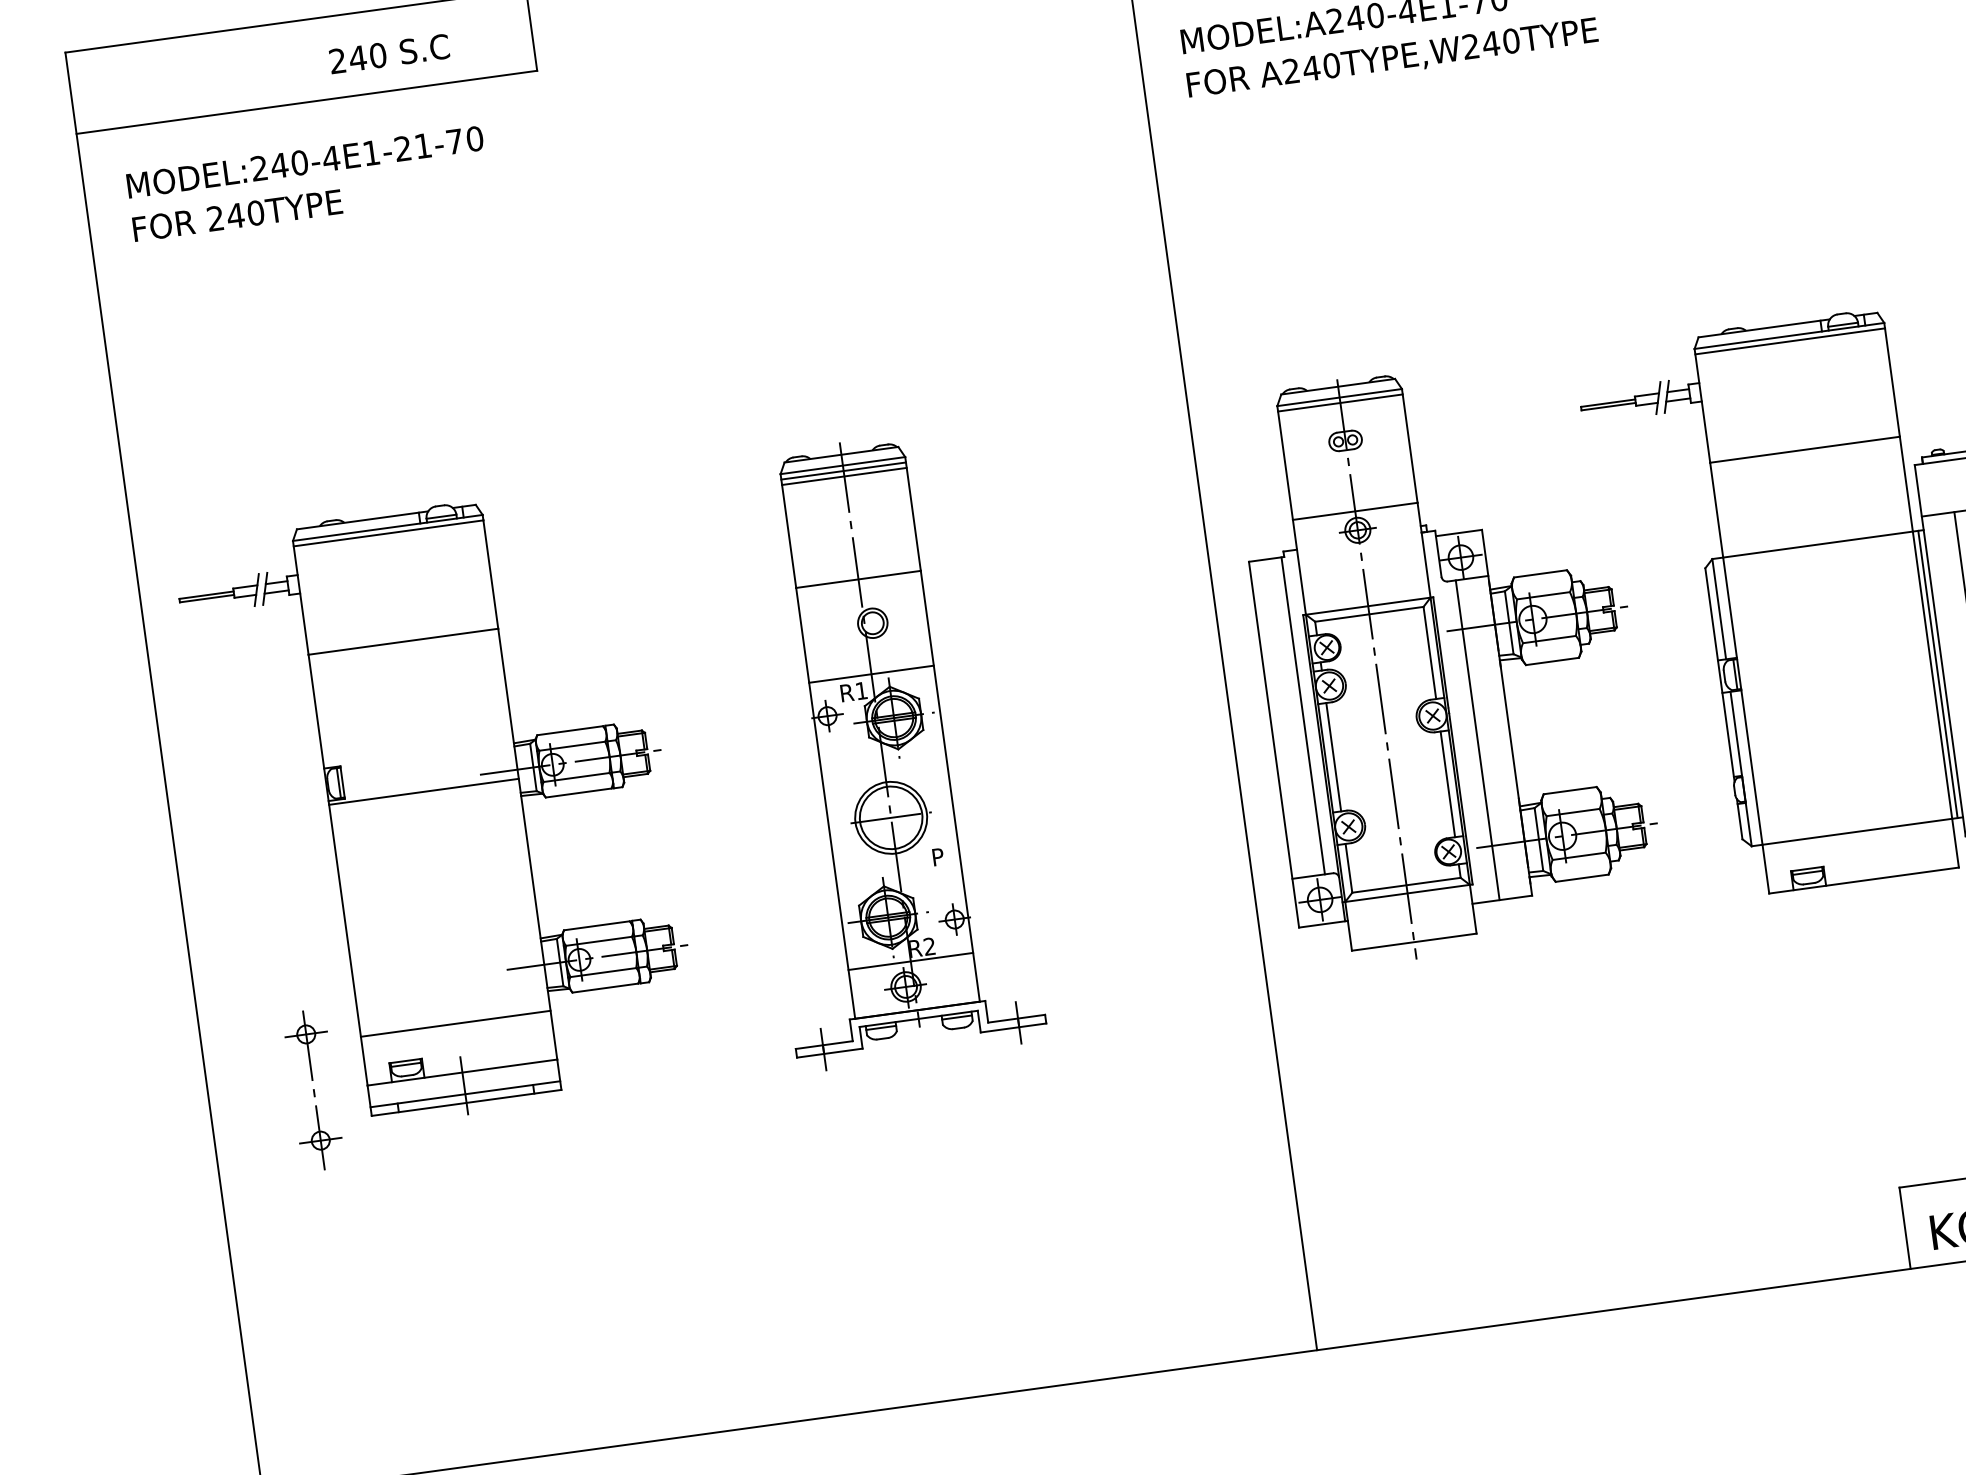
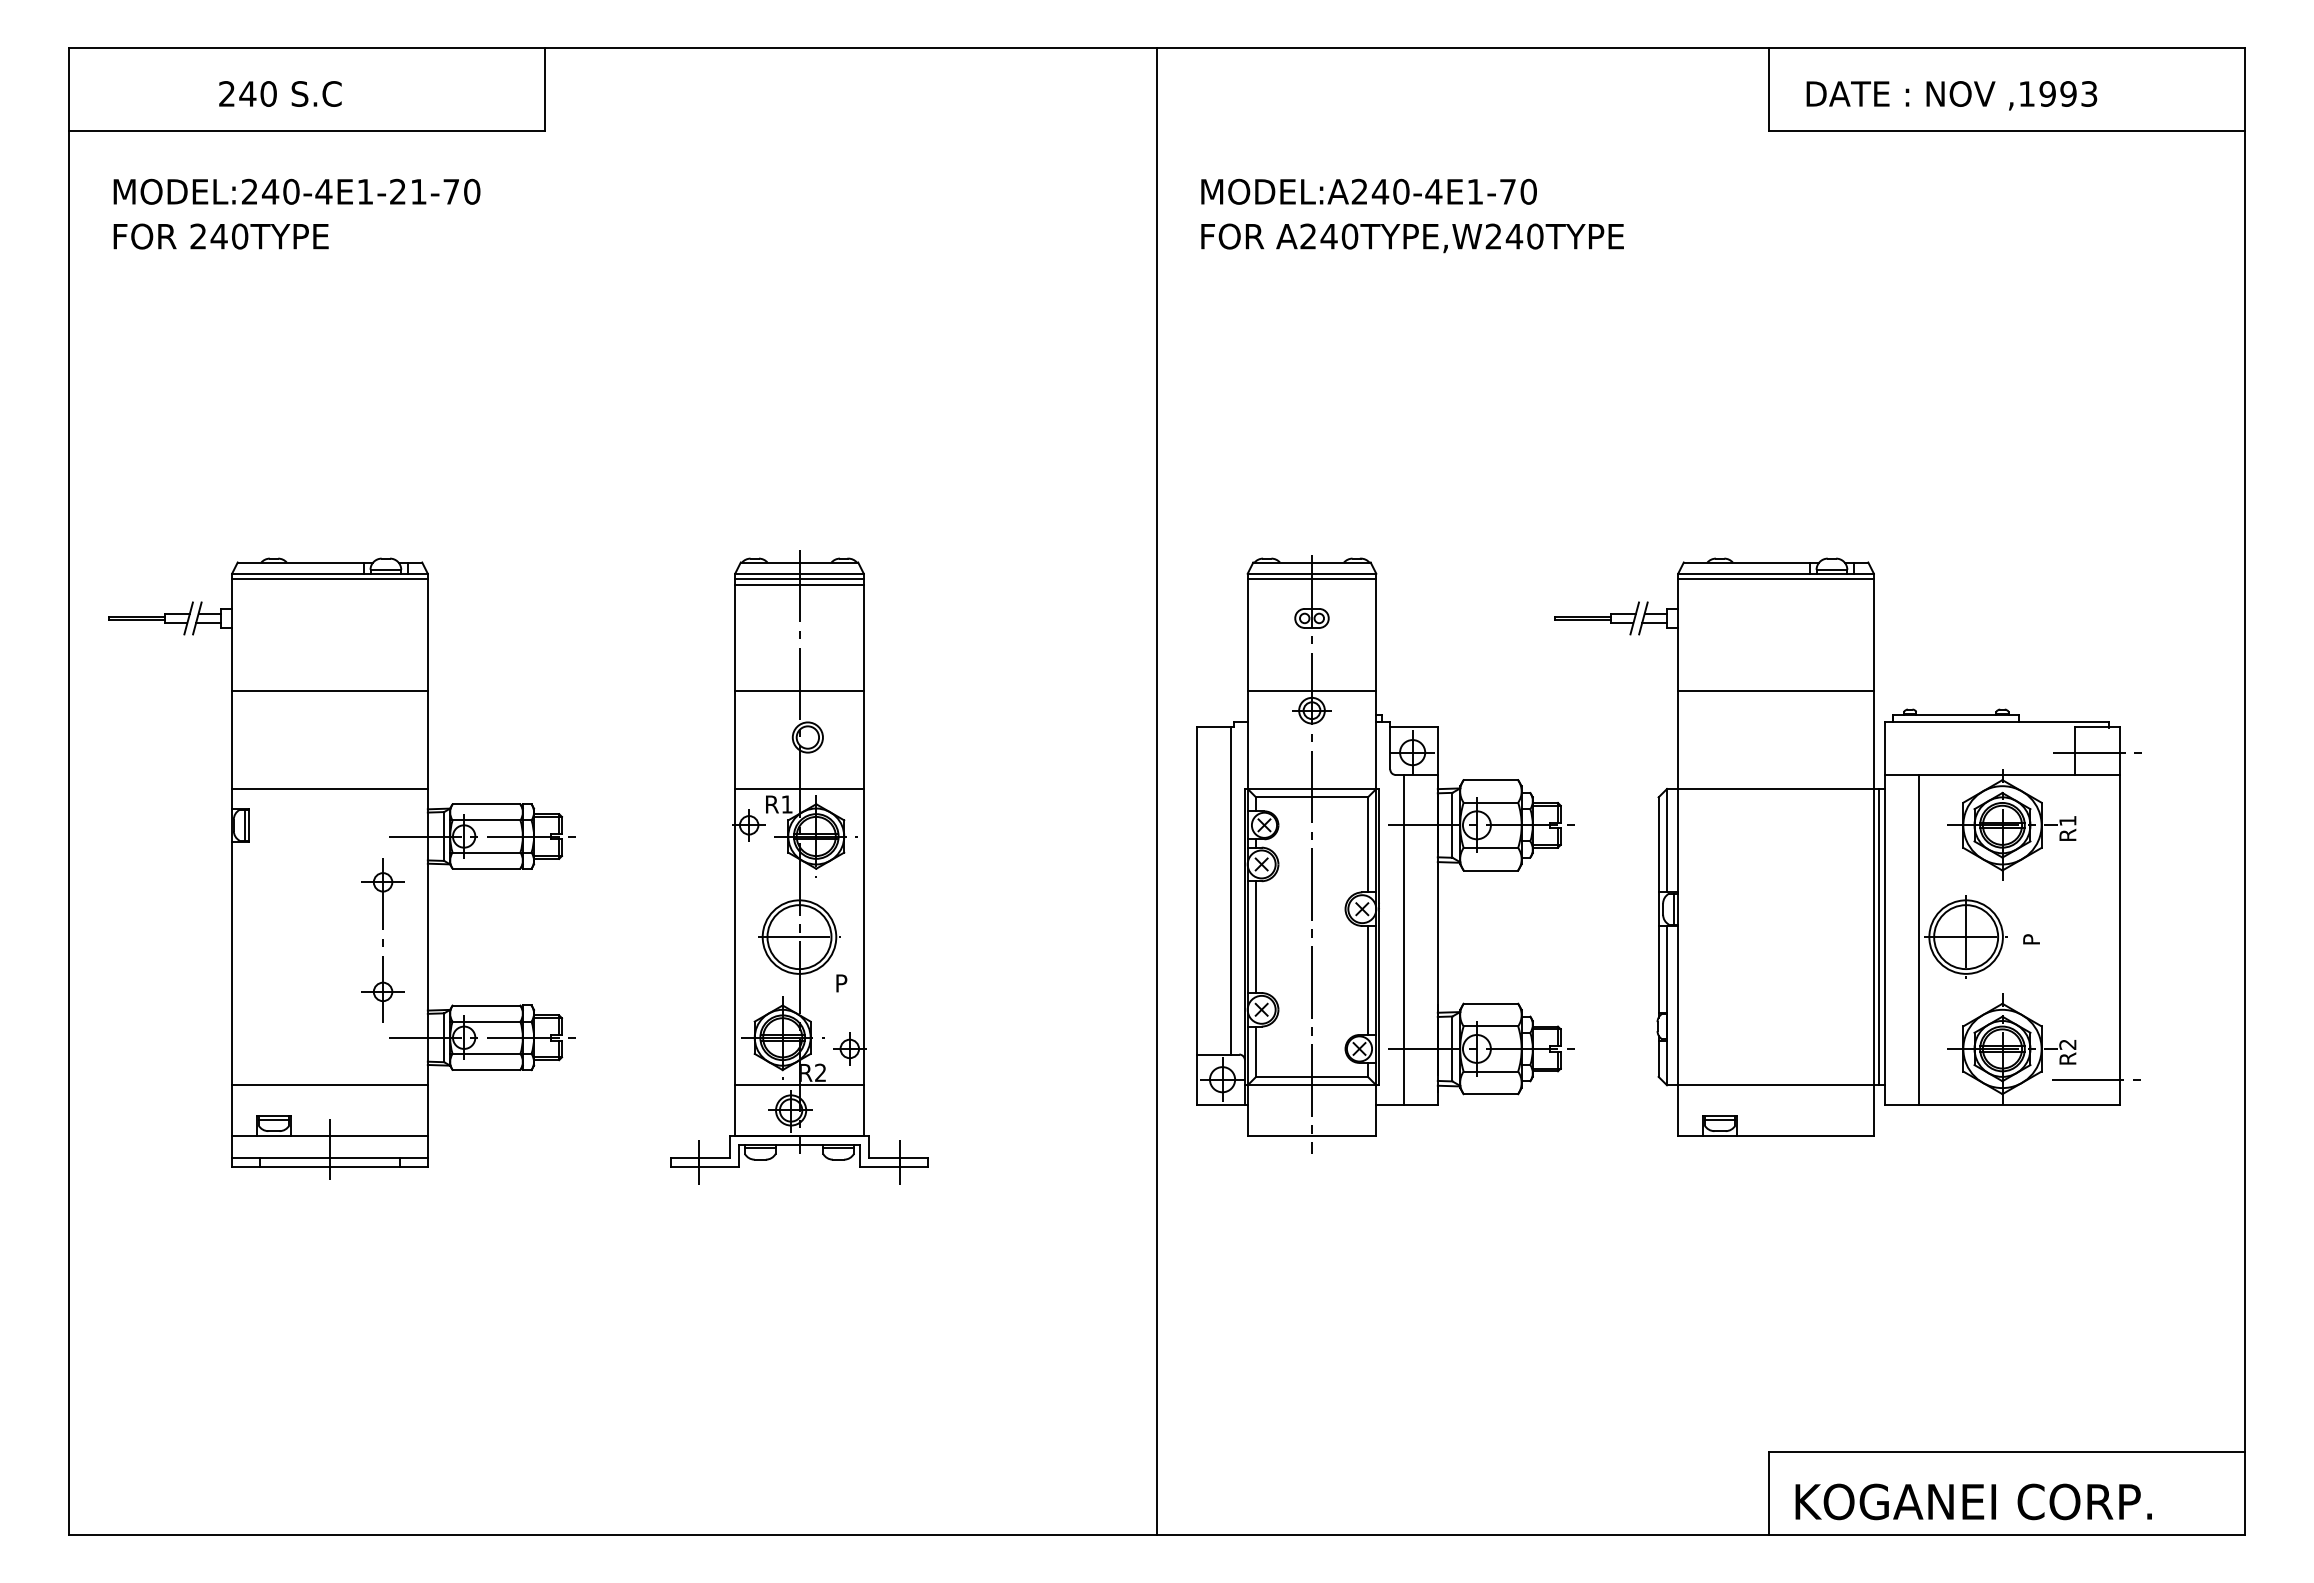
text: (389, 53) -> (280, 93), moved
line: (423, 791) -> (329, 788), moved
part: (313, 1090) -> (382, 940), moved

